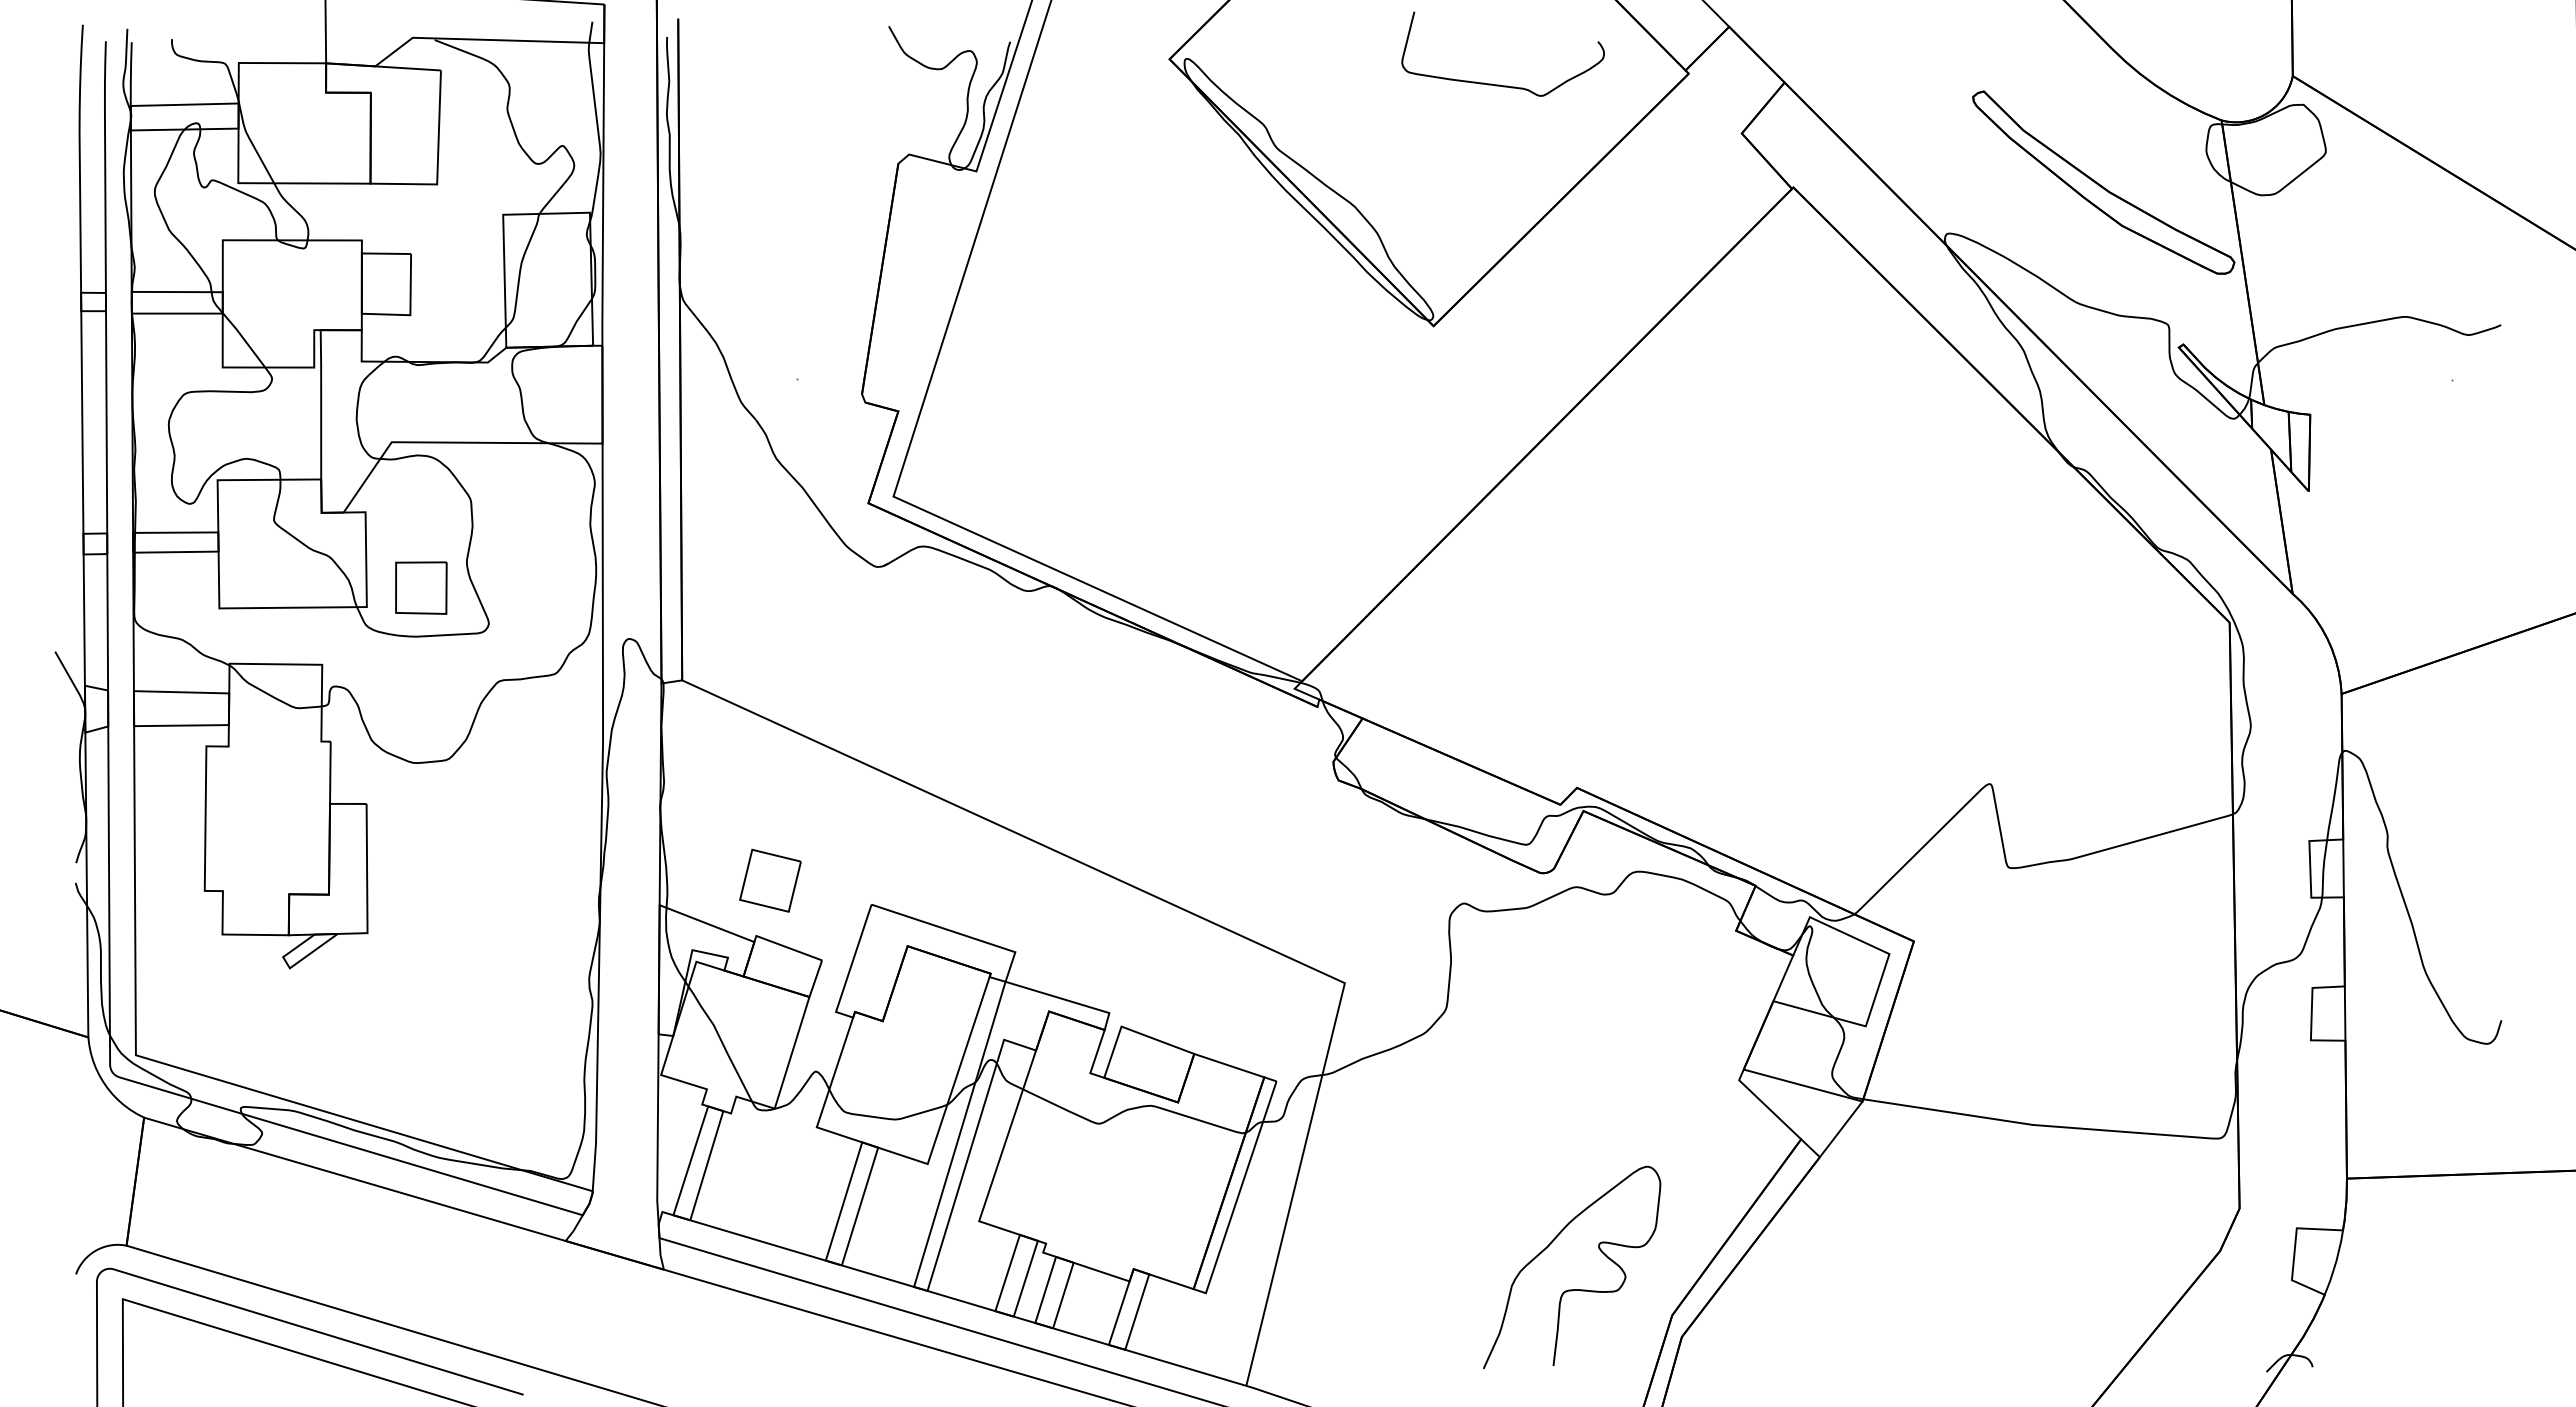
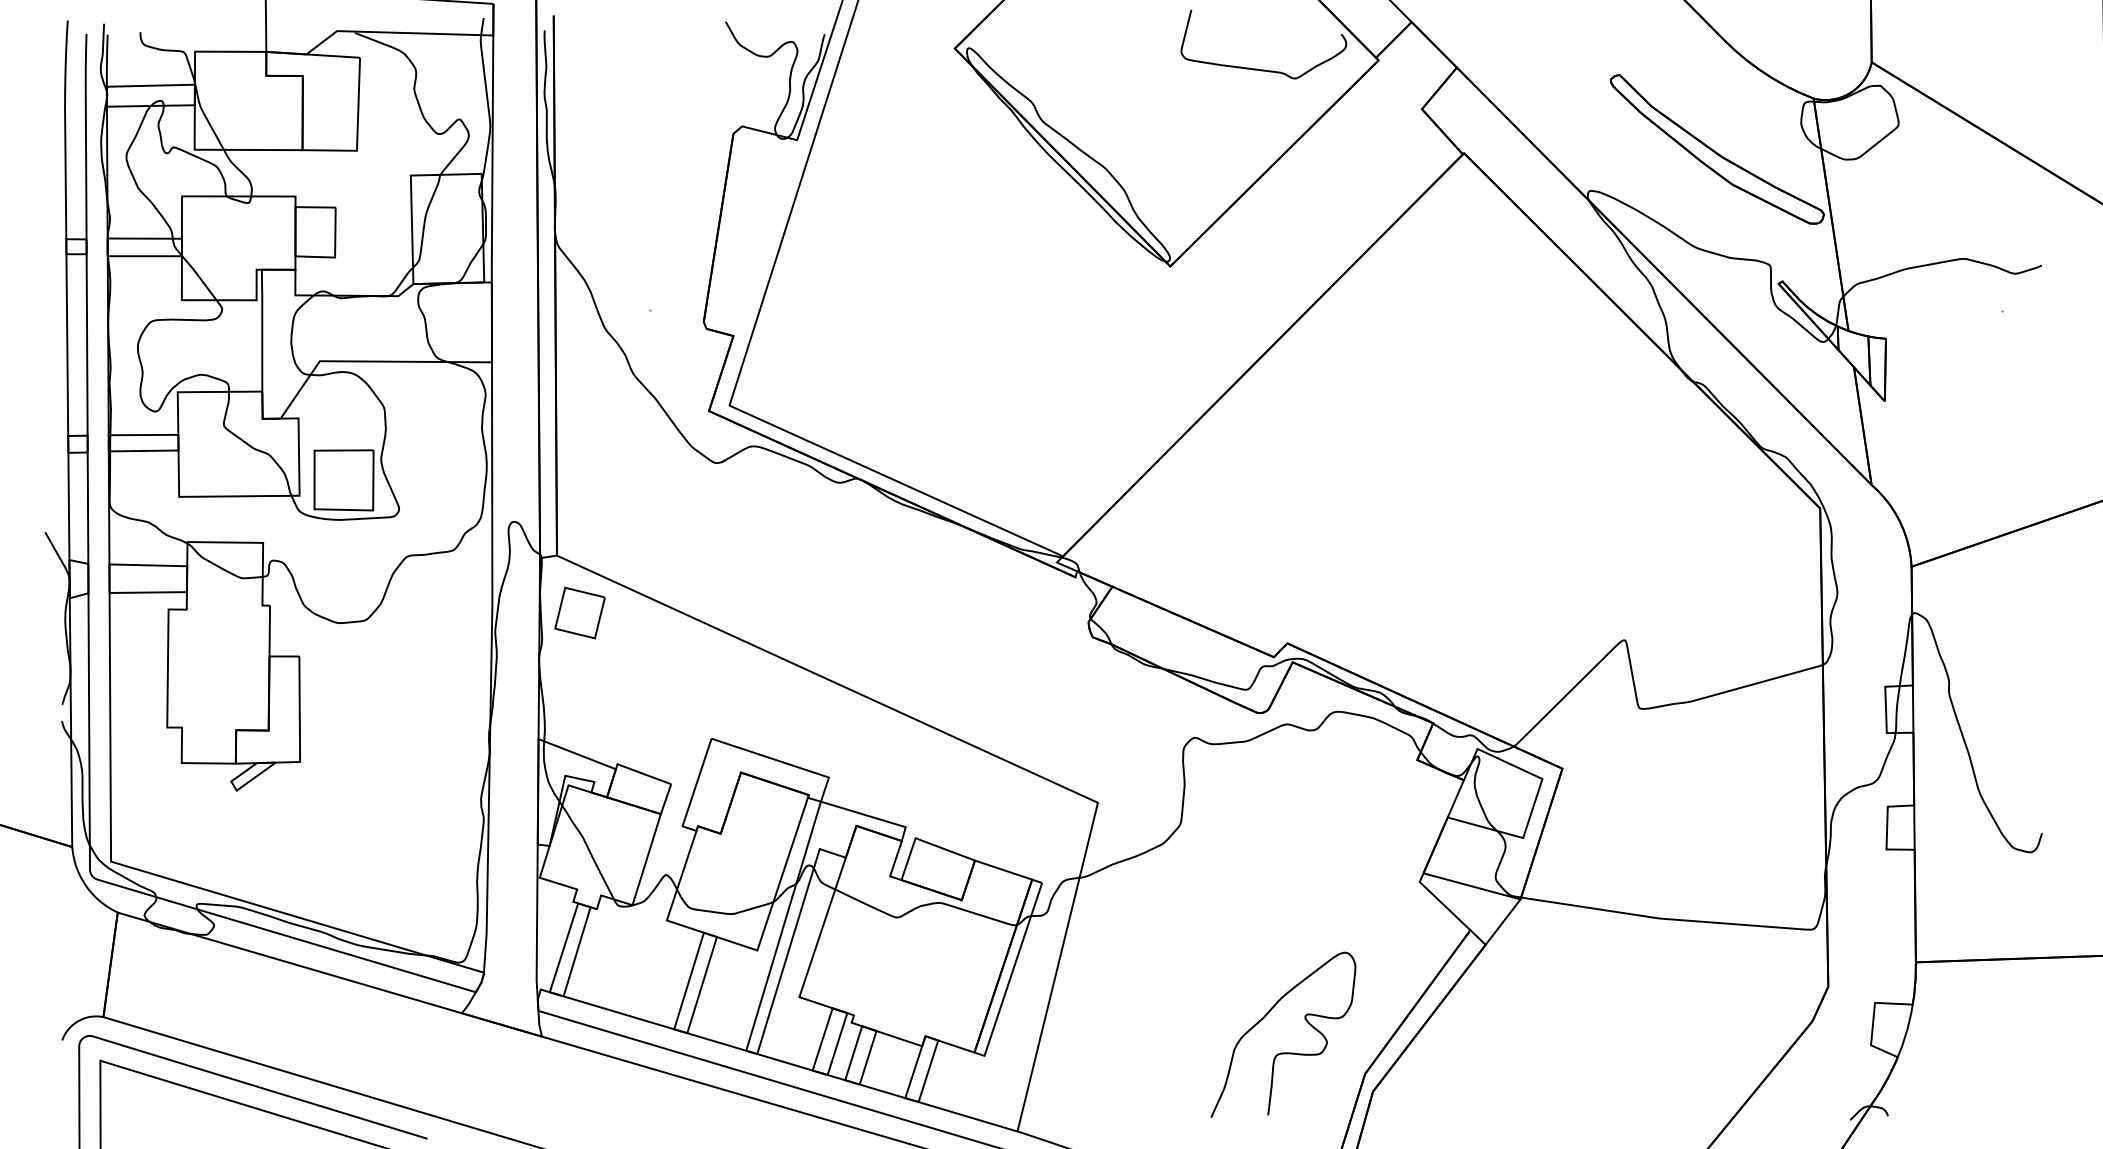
curve: (1499, 84) -> (1260, 69), moved
part: (421, 587) -> (344, 479), size x1.43
part: (770, 880) -> (580, 612), moved

